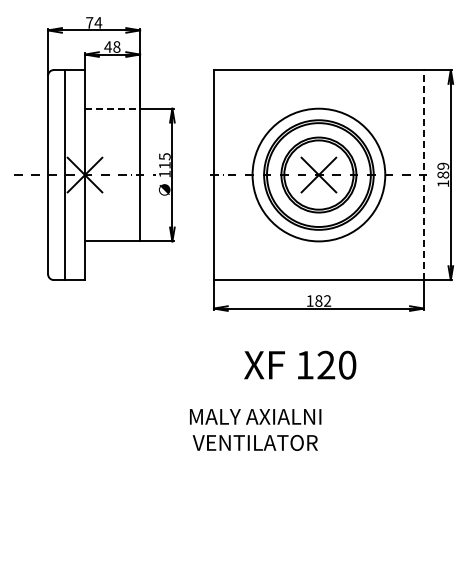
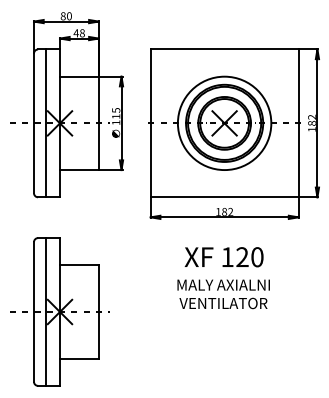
text: (94, 22) -> (66, 16), 74 -> 80
line: (112, 108) -> (79, 76), dashed -> solid
text: (443, 165) -> (312, 116), 189 -> 182
line: (423, 174) -> (298, 122), dashed -> solid
text: (300, 364) -> (224, 256), moved
text: (255, 429) -> (223, 294), moved
part: (84, 442) -> (59, 311), added

